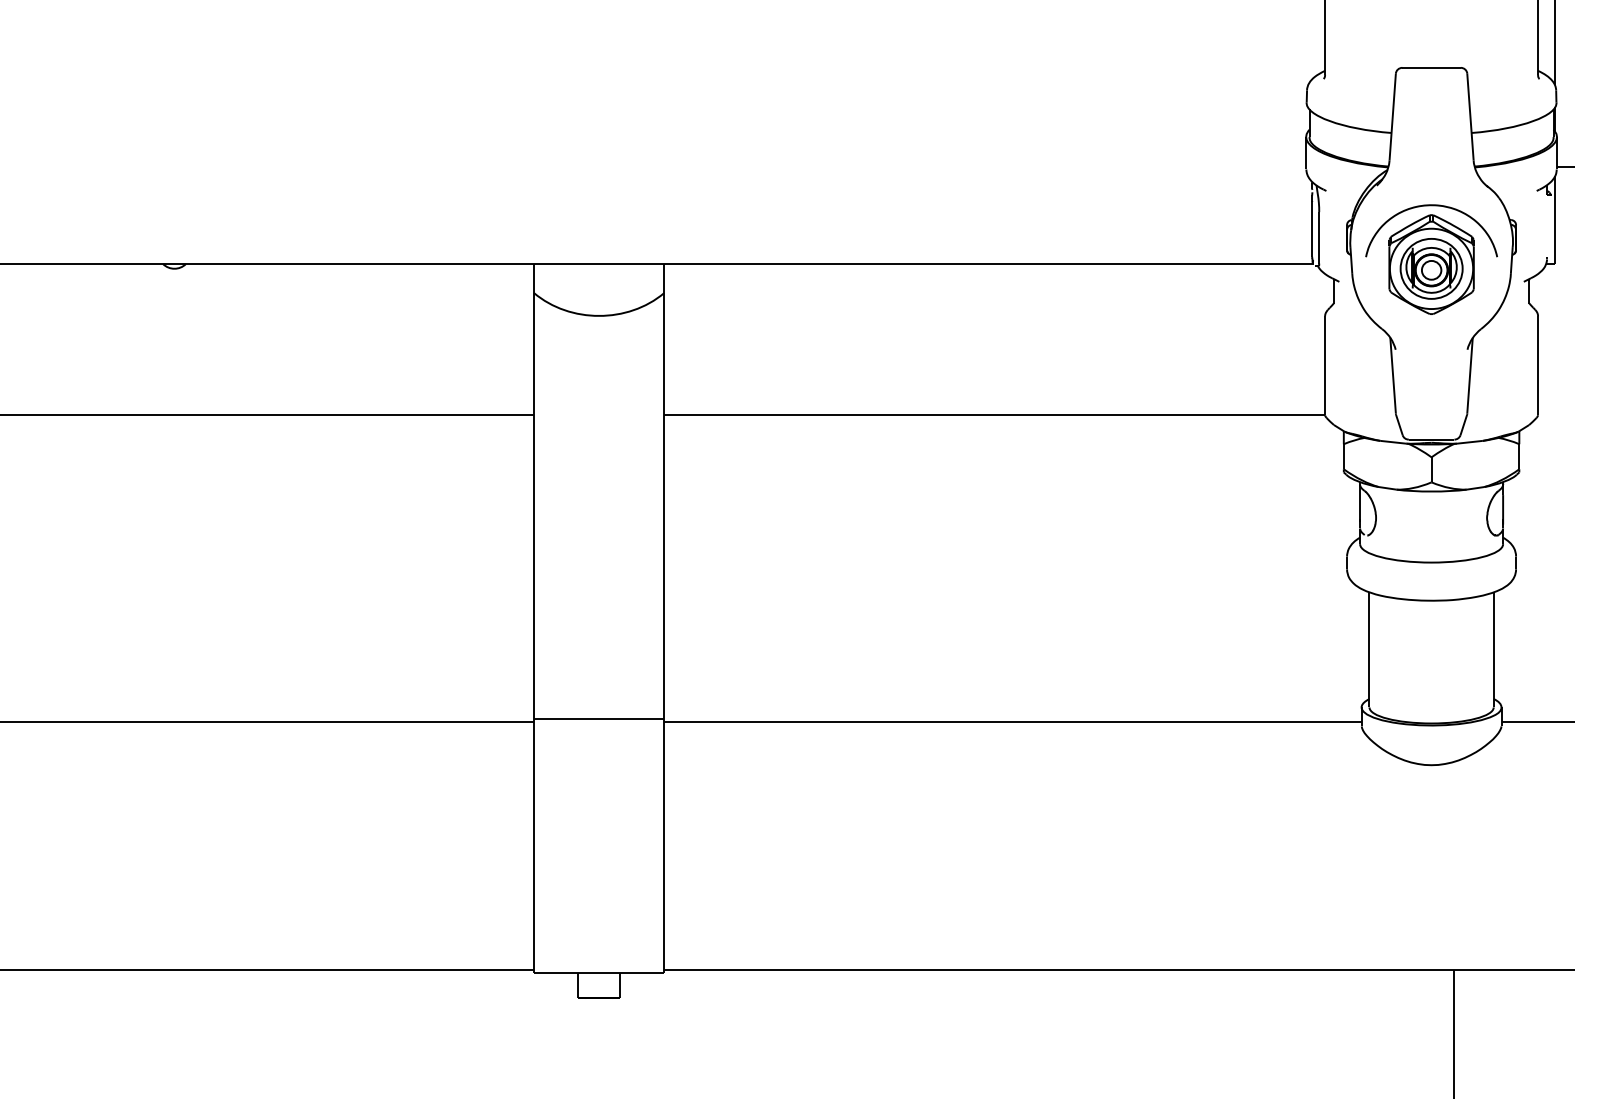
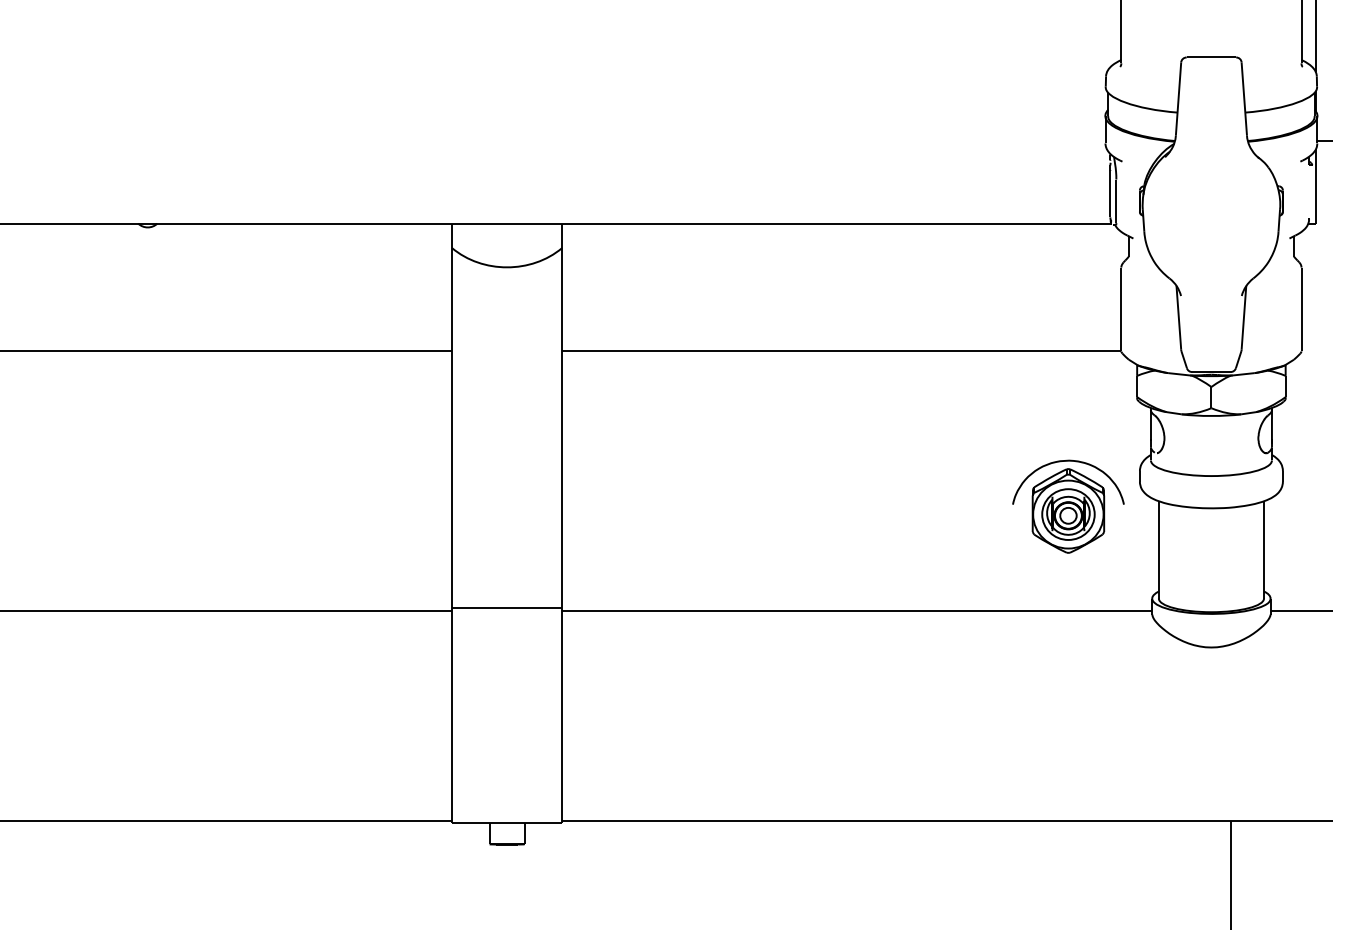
part: (1431, 259) -> (1068, 506), moved

